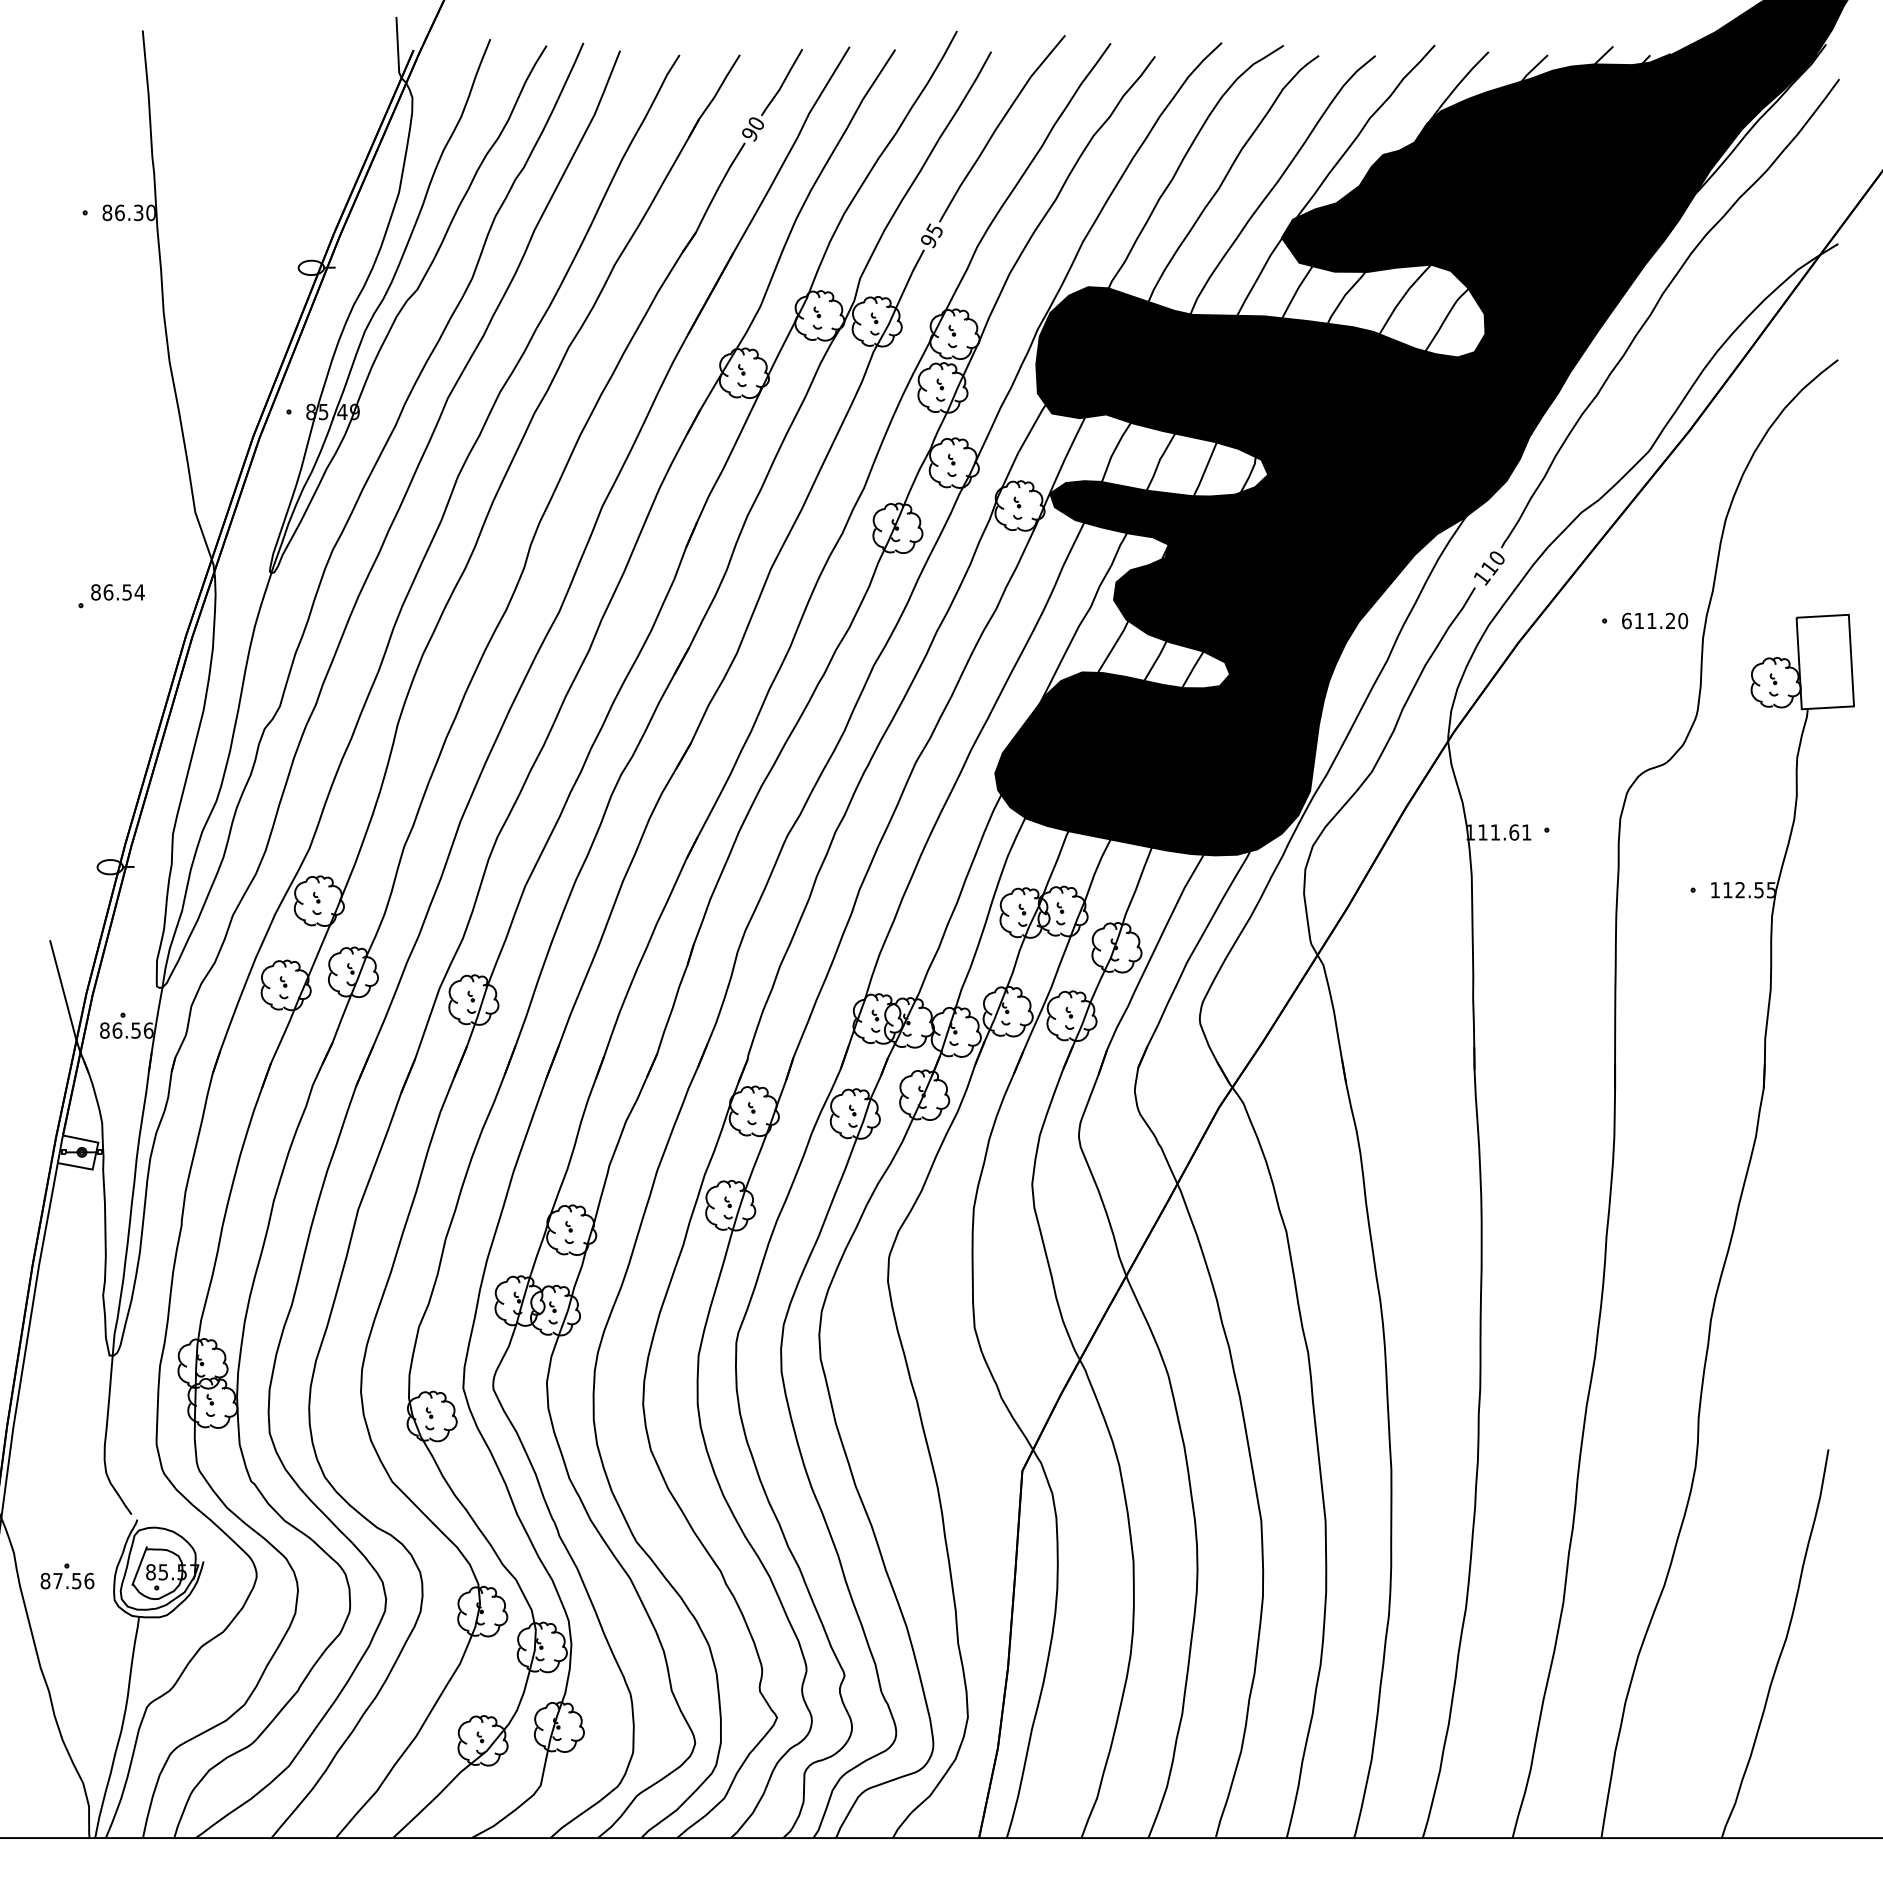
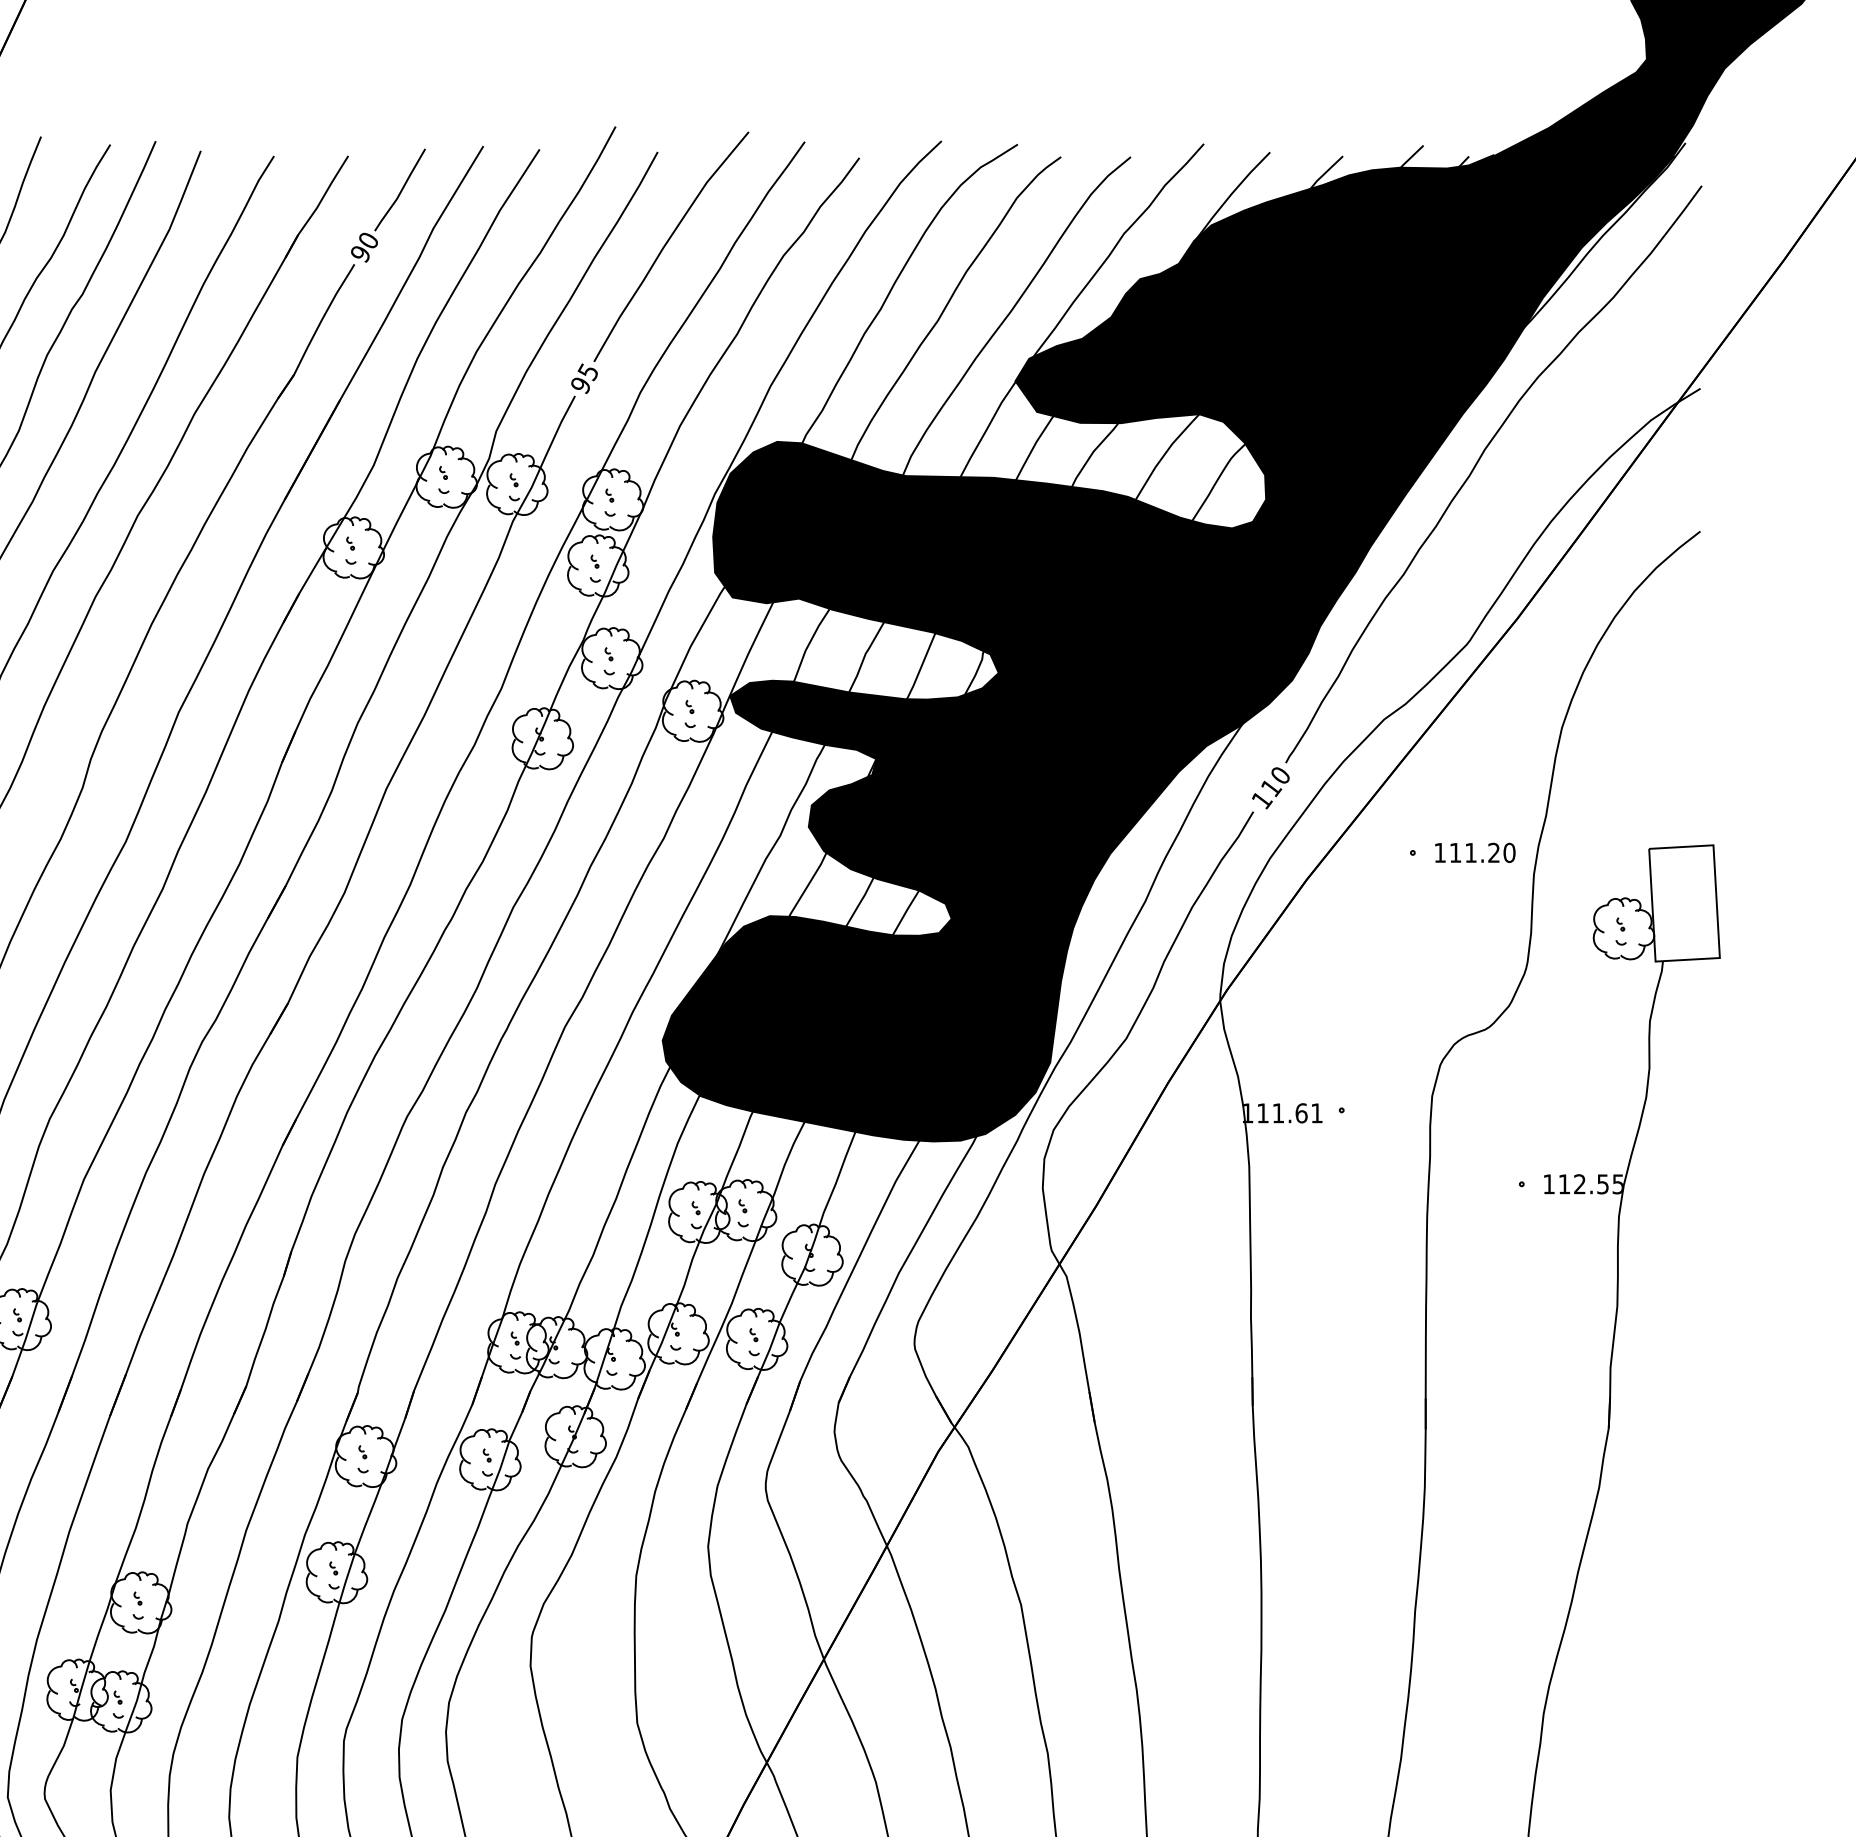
text: (1626, 620) -> (1439, 852), 611.20 -> 111.20

